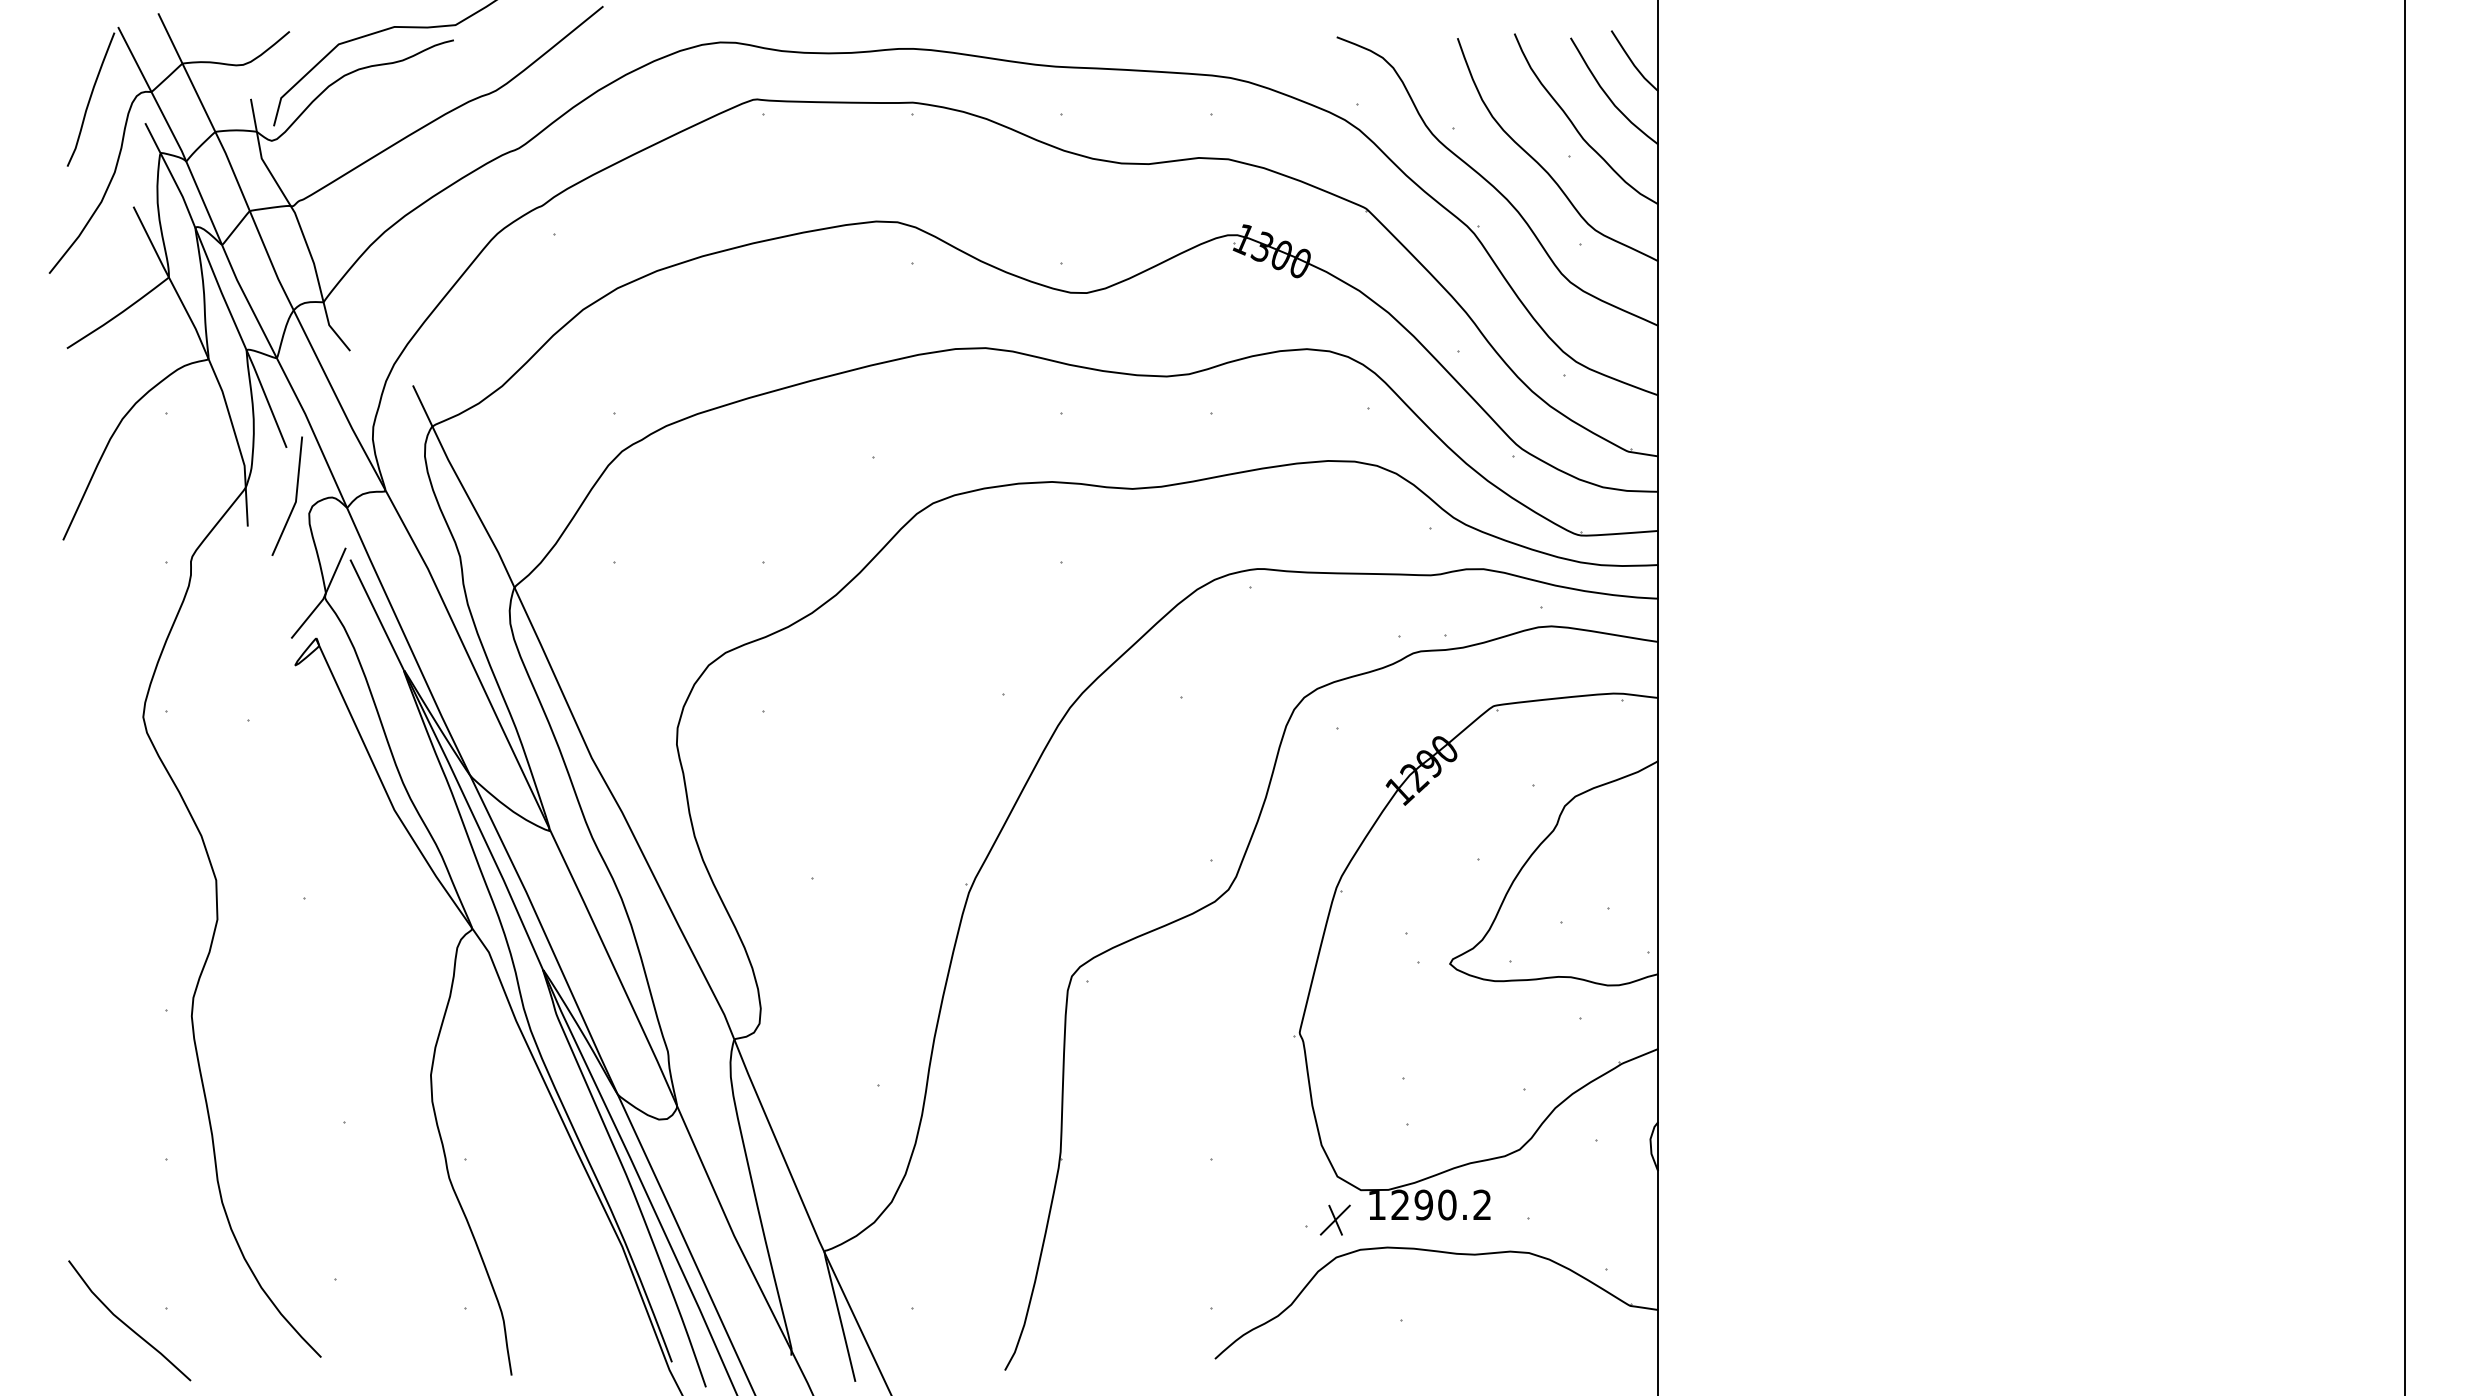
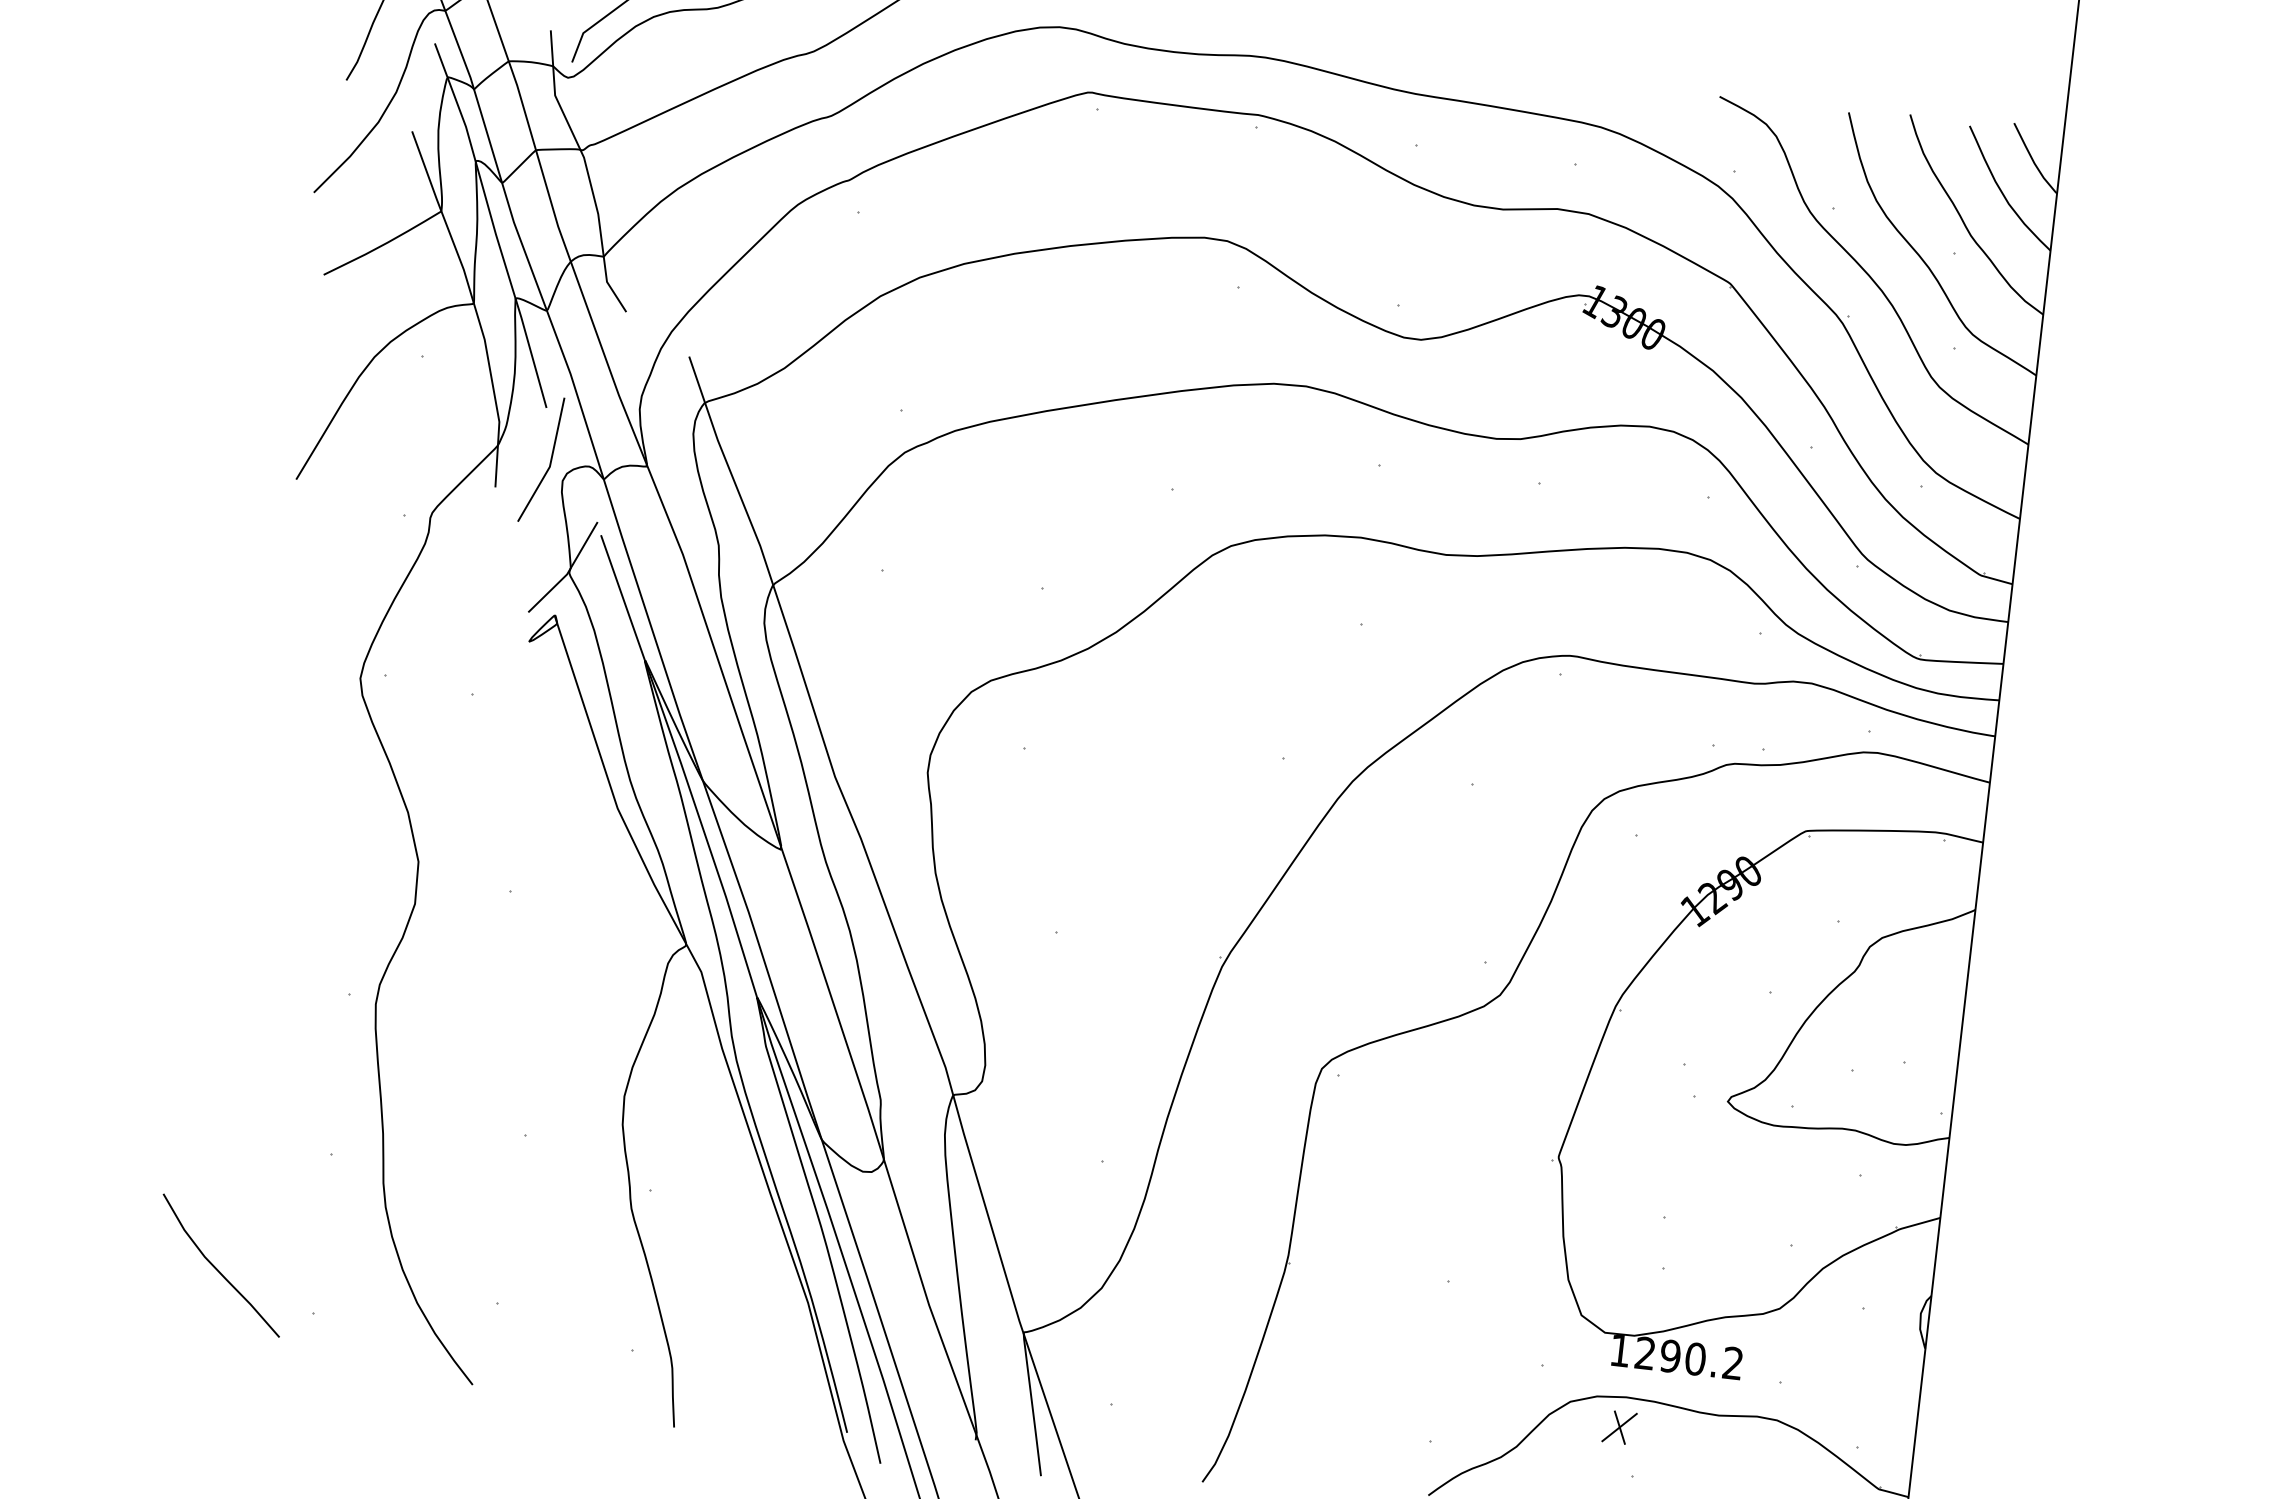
part: (1334, 1219) -> (1618, 1426), moved
curve: (127, 1324) -> (218, 1269), moved

